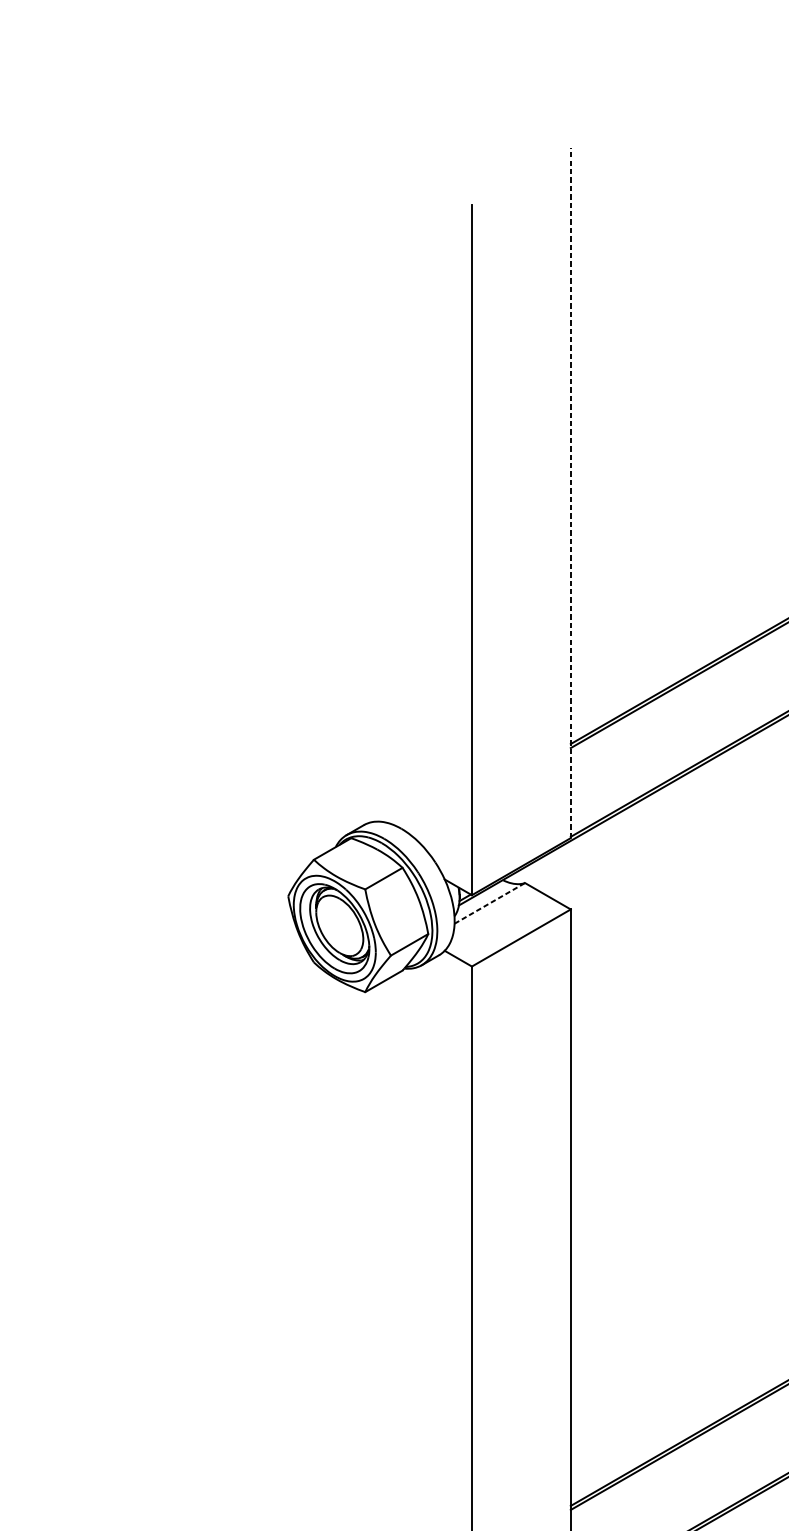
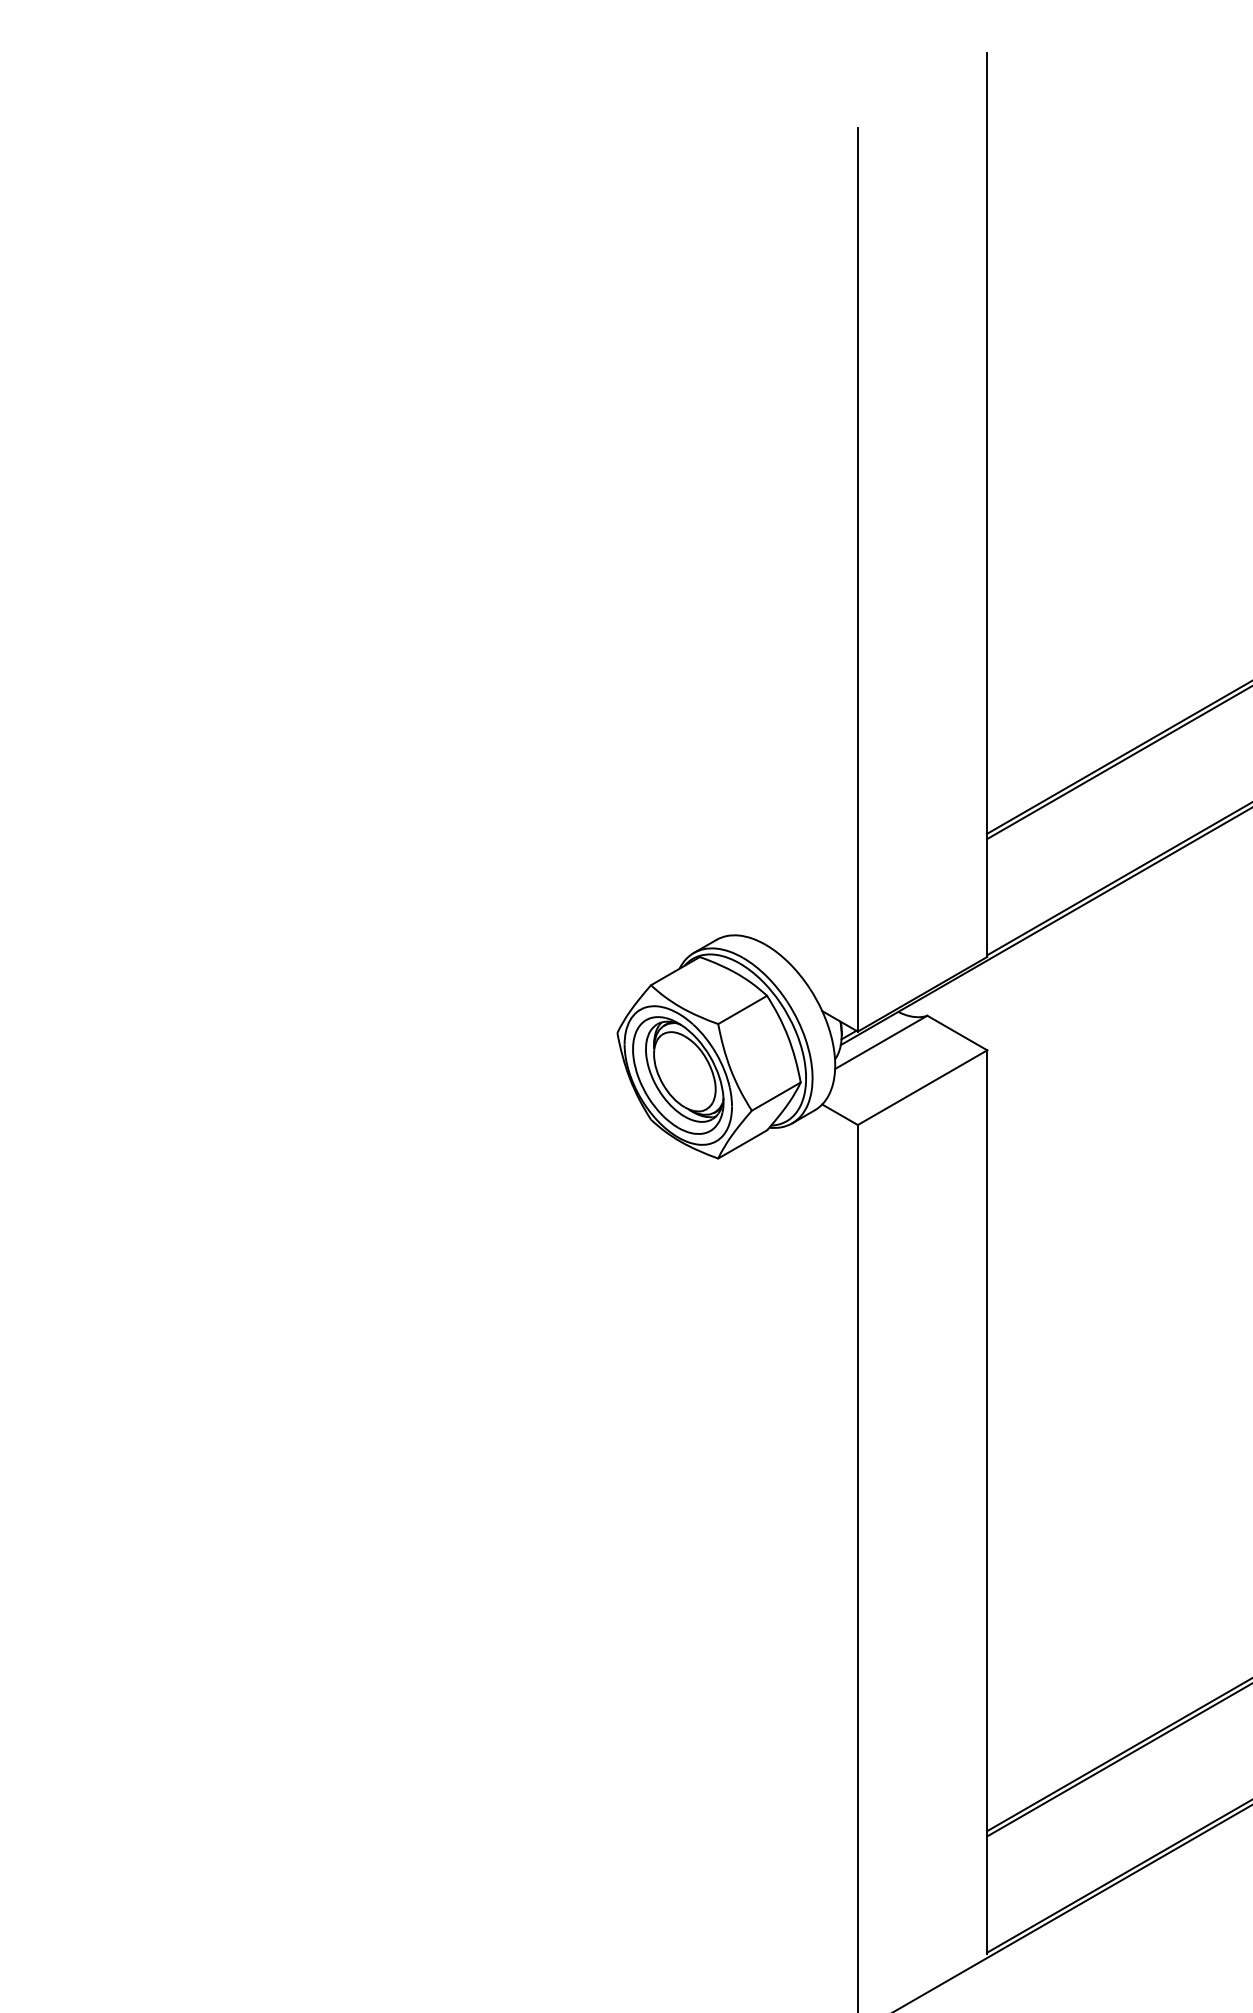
line: (570, 492) -> (987, 504), dashed -> solid
line: (490, 903) -> (881, 1042), dashed -> solid

